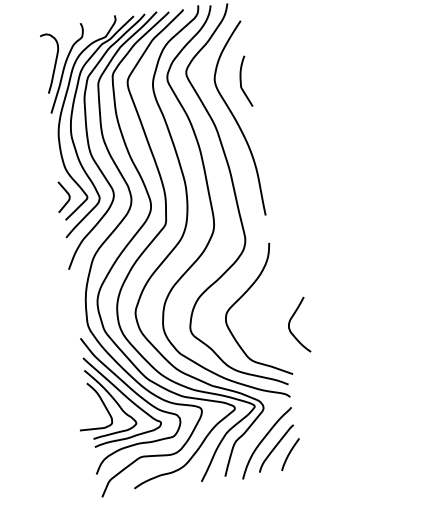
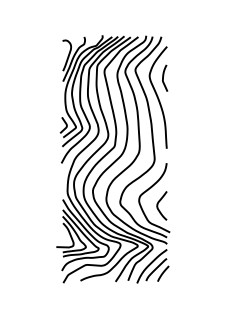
curve: (291, 325) -> (158, 205), moved

